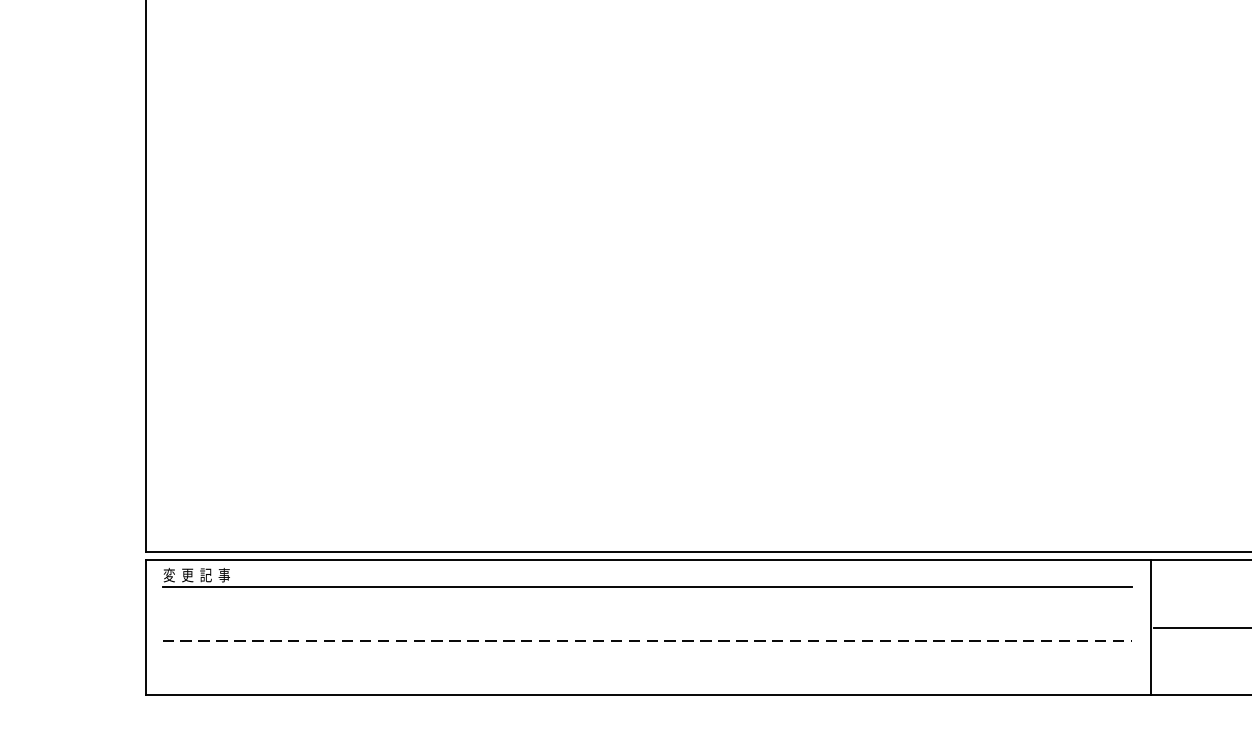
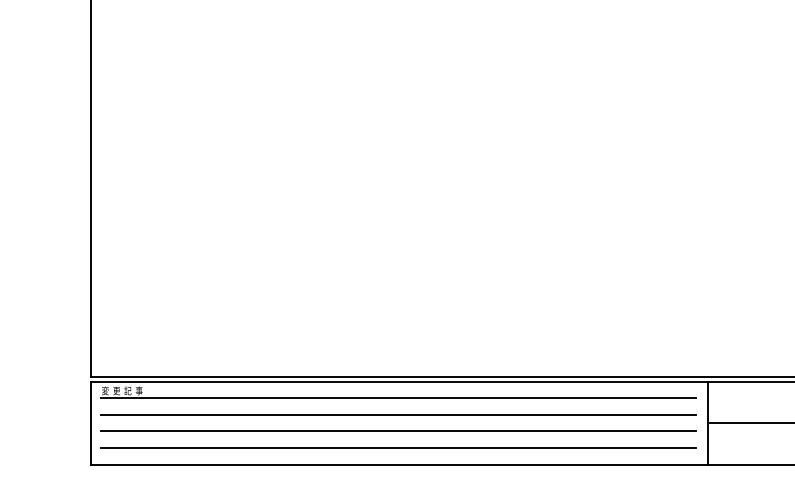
line: (646, 613) -> (398, 414), added
line: (648, 641) -> (399, 431), dashed -> solid
line: (646, 667) -> (398, 447), added

